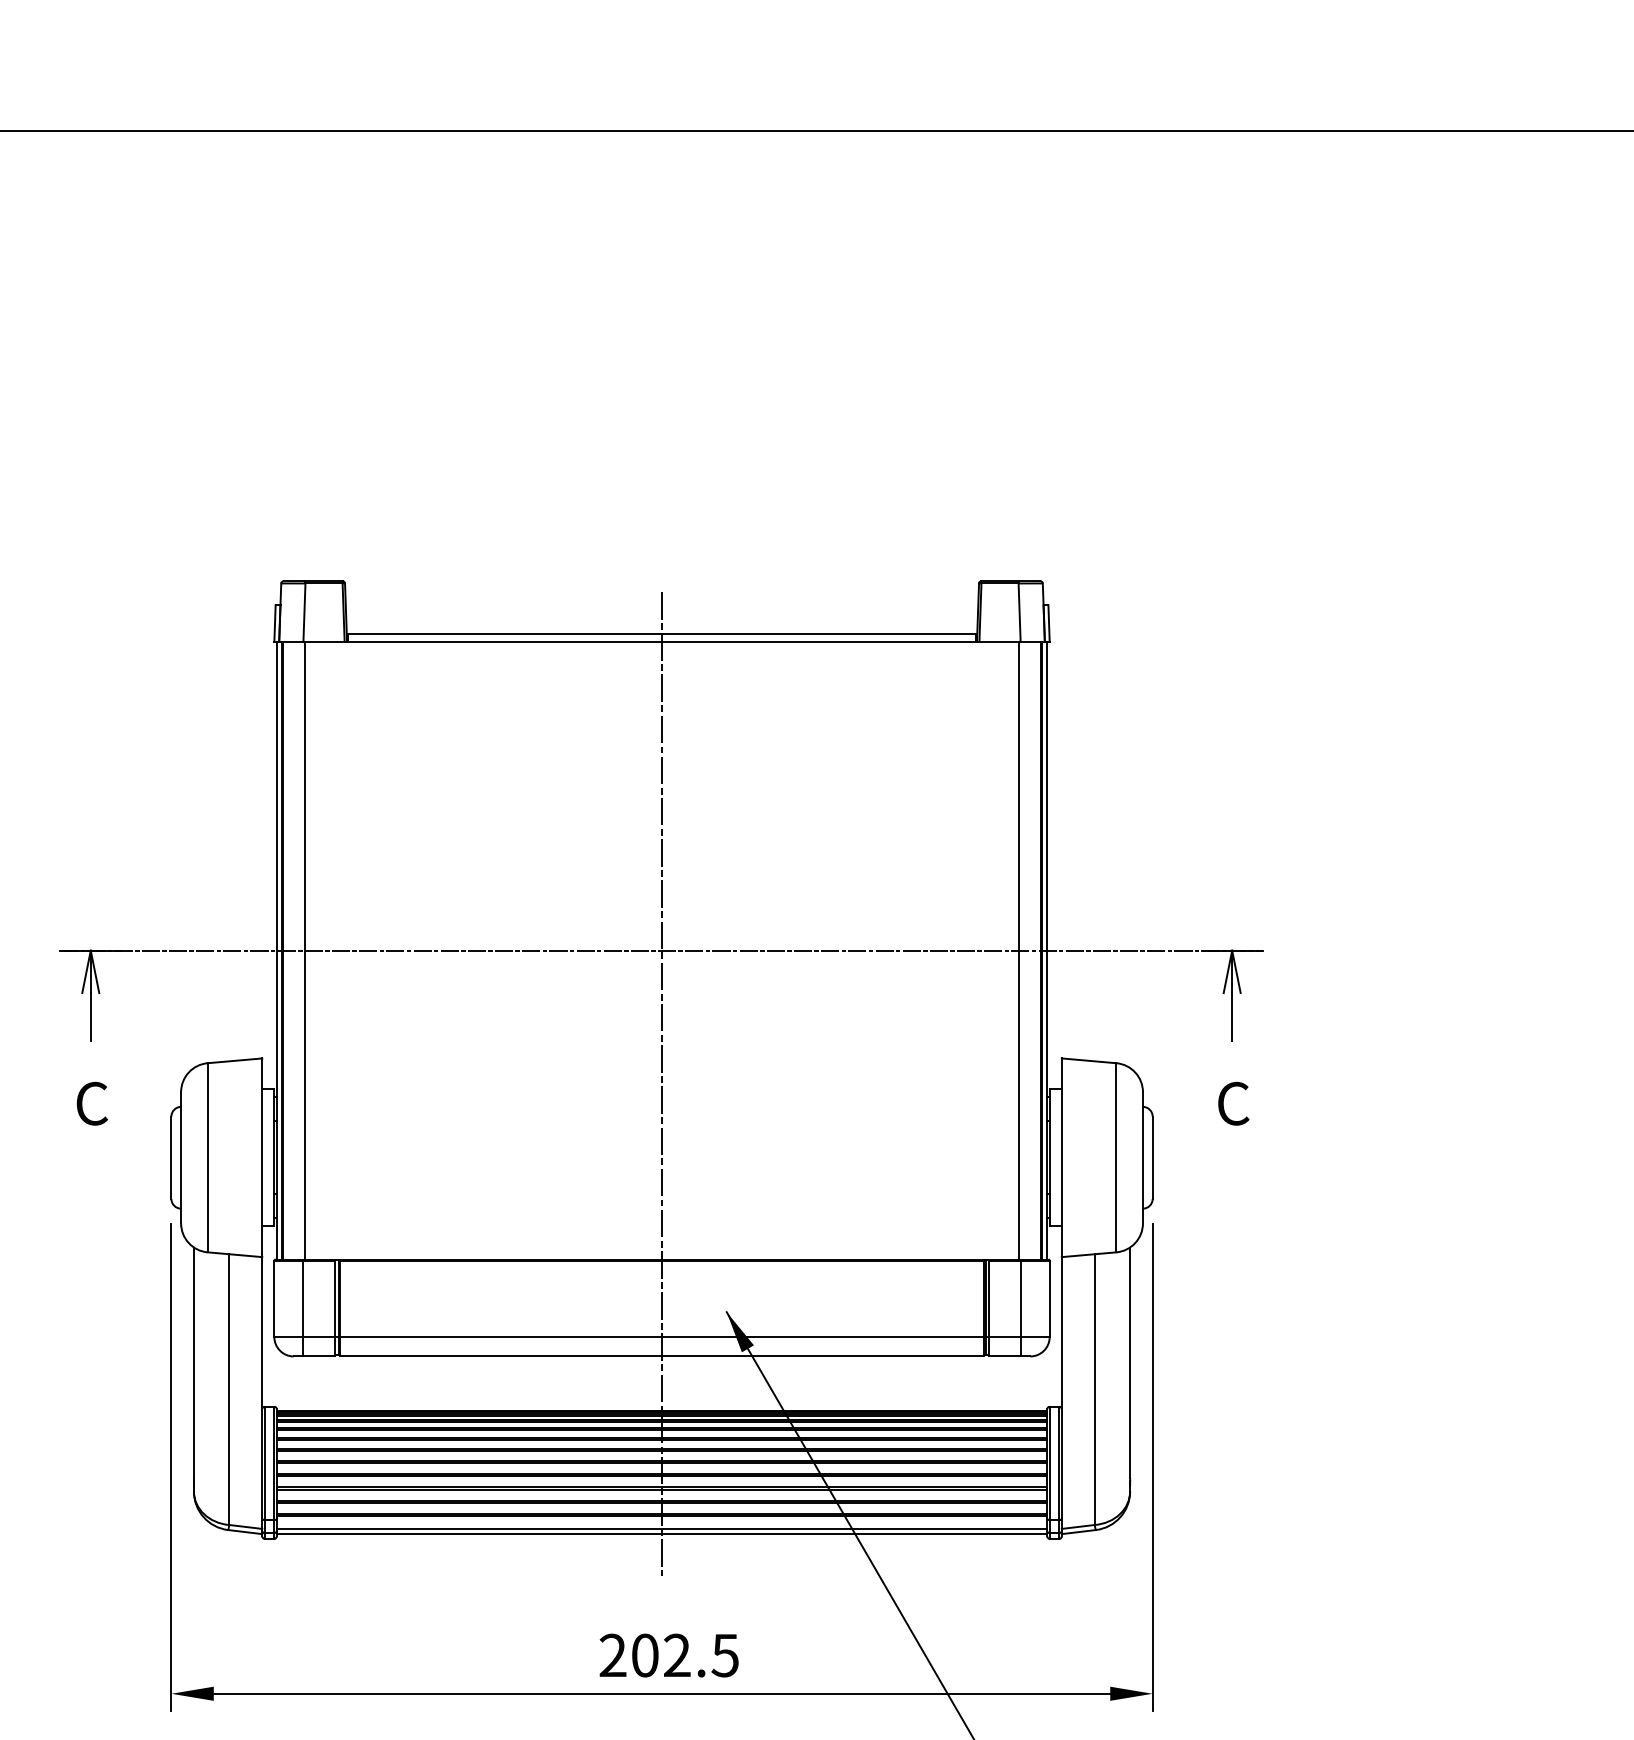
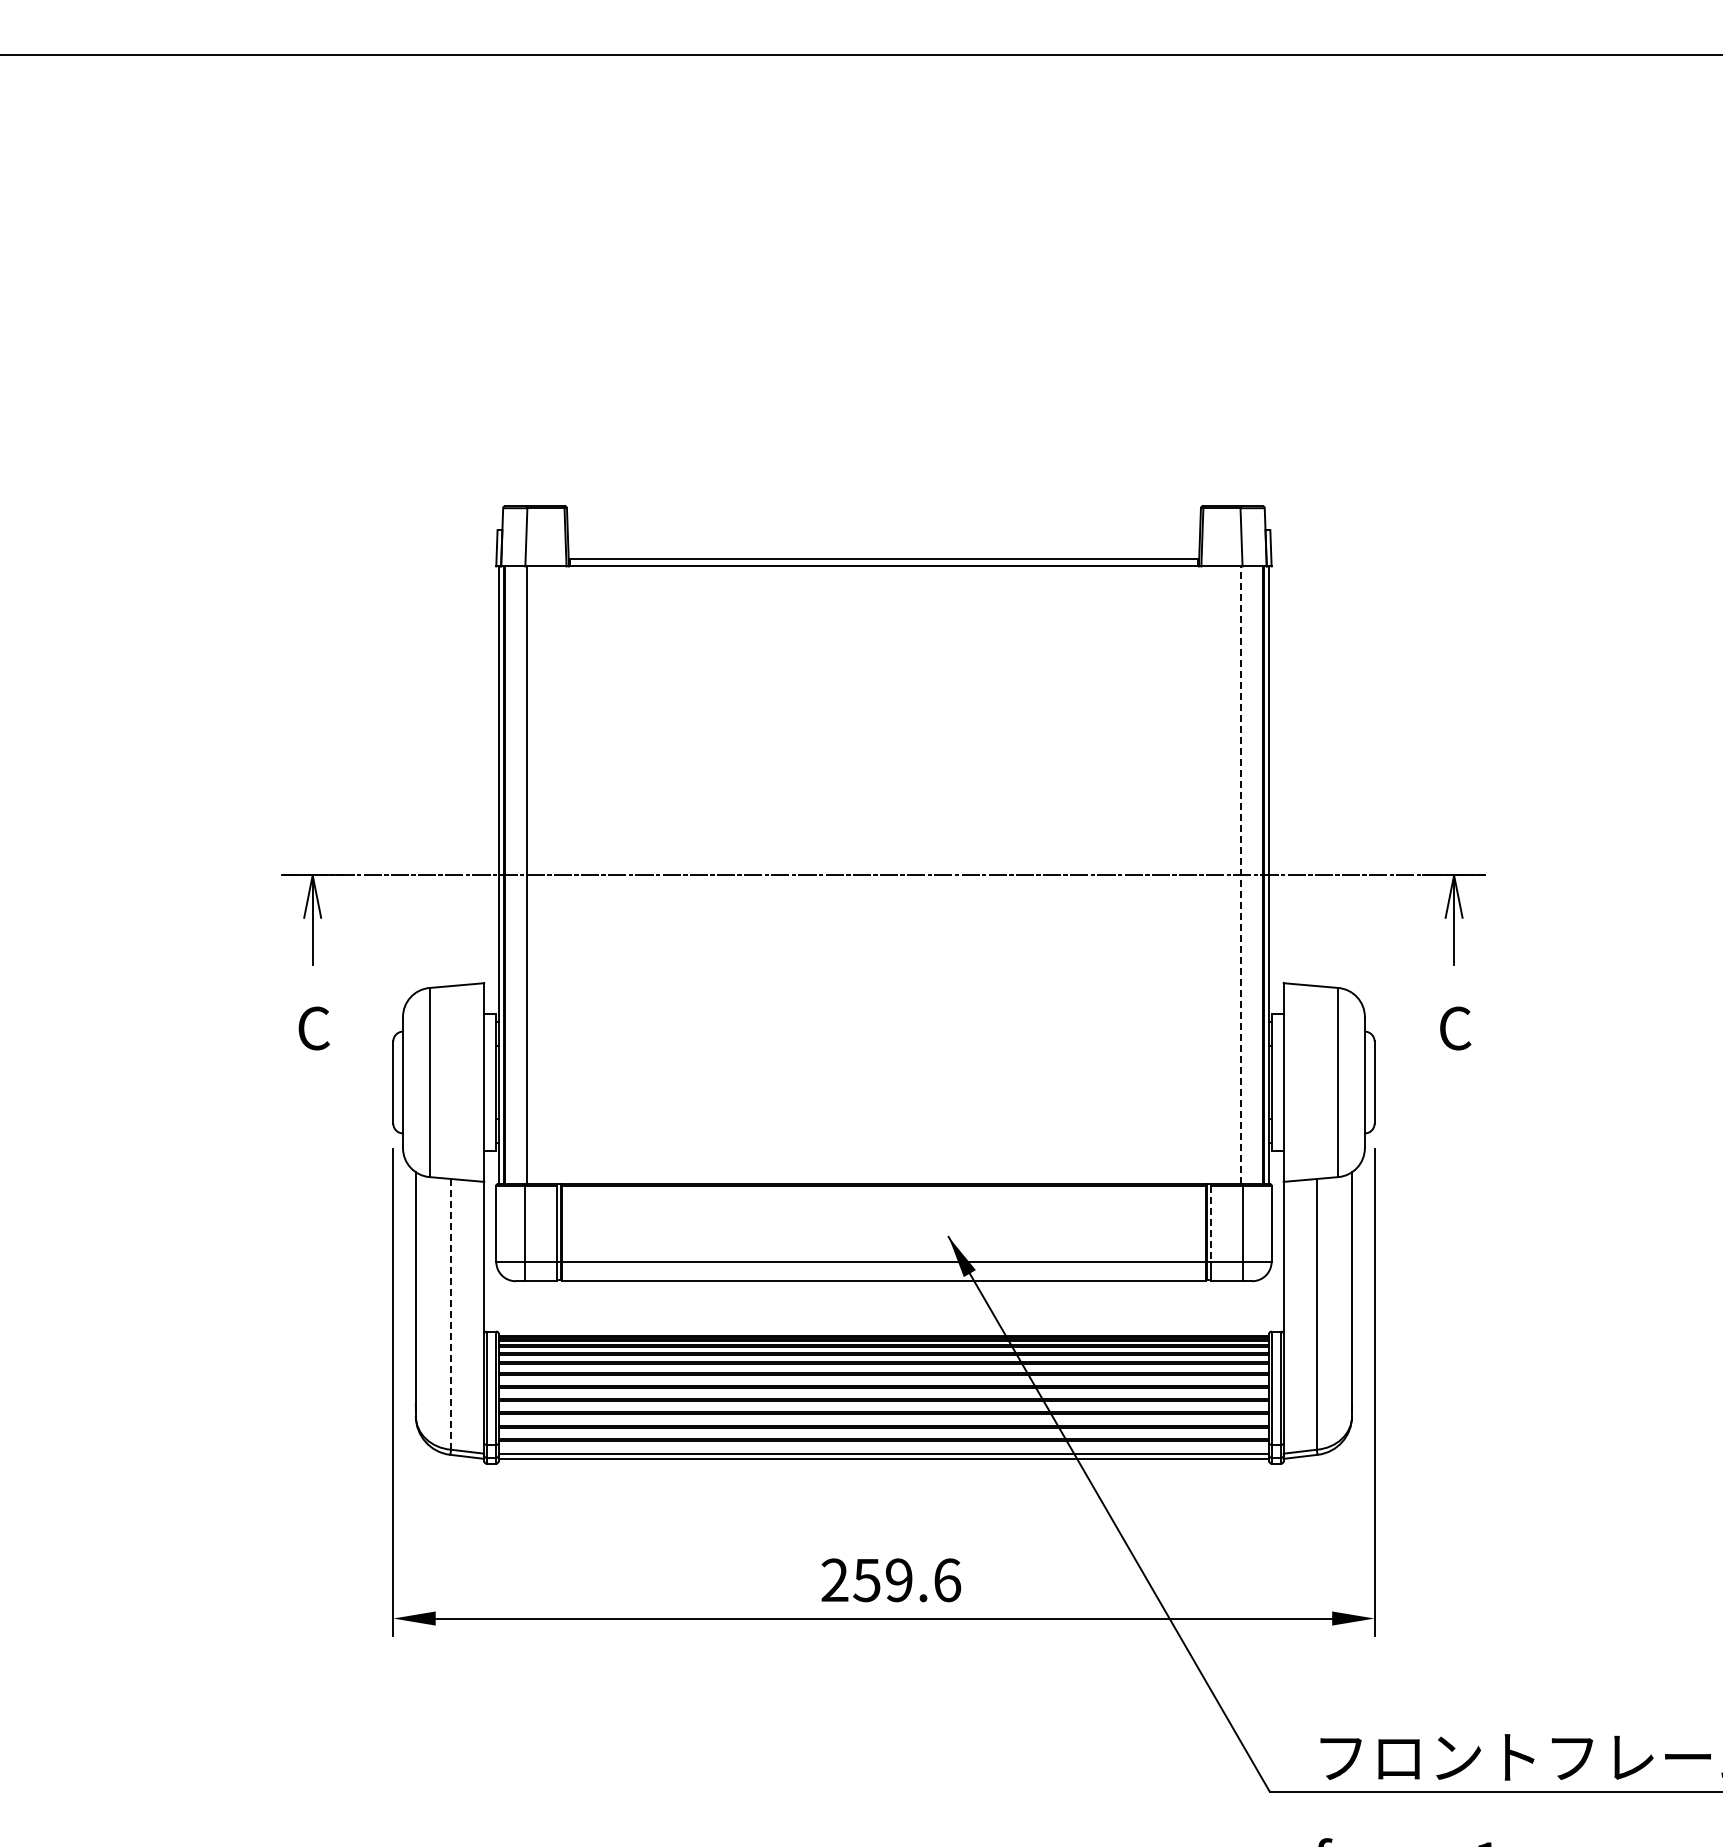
line: (1019, 950) -> (1241, 875), solid -> dashed
line: (661, 1083) -> (883, 1008), removed
line: (989, 1299) -> (1211, 1224), solid -> dashed
line: (229, 1388) -> (451, 1313), solid -> dashed
text: (685, 1655) -> (907, 1580), 202.5 -> 259.6

